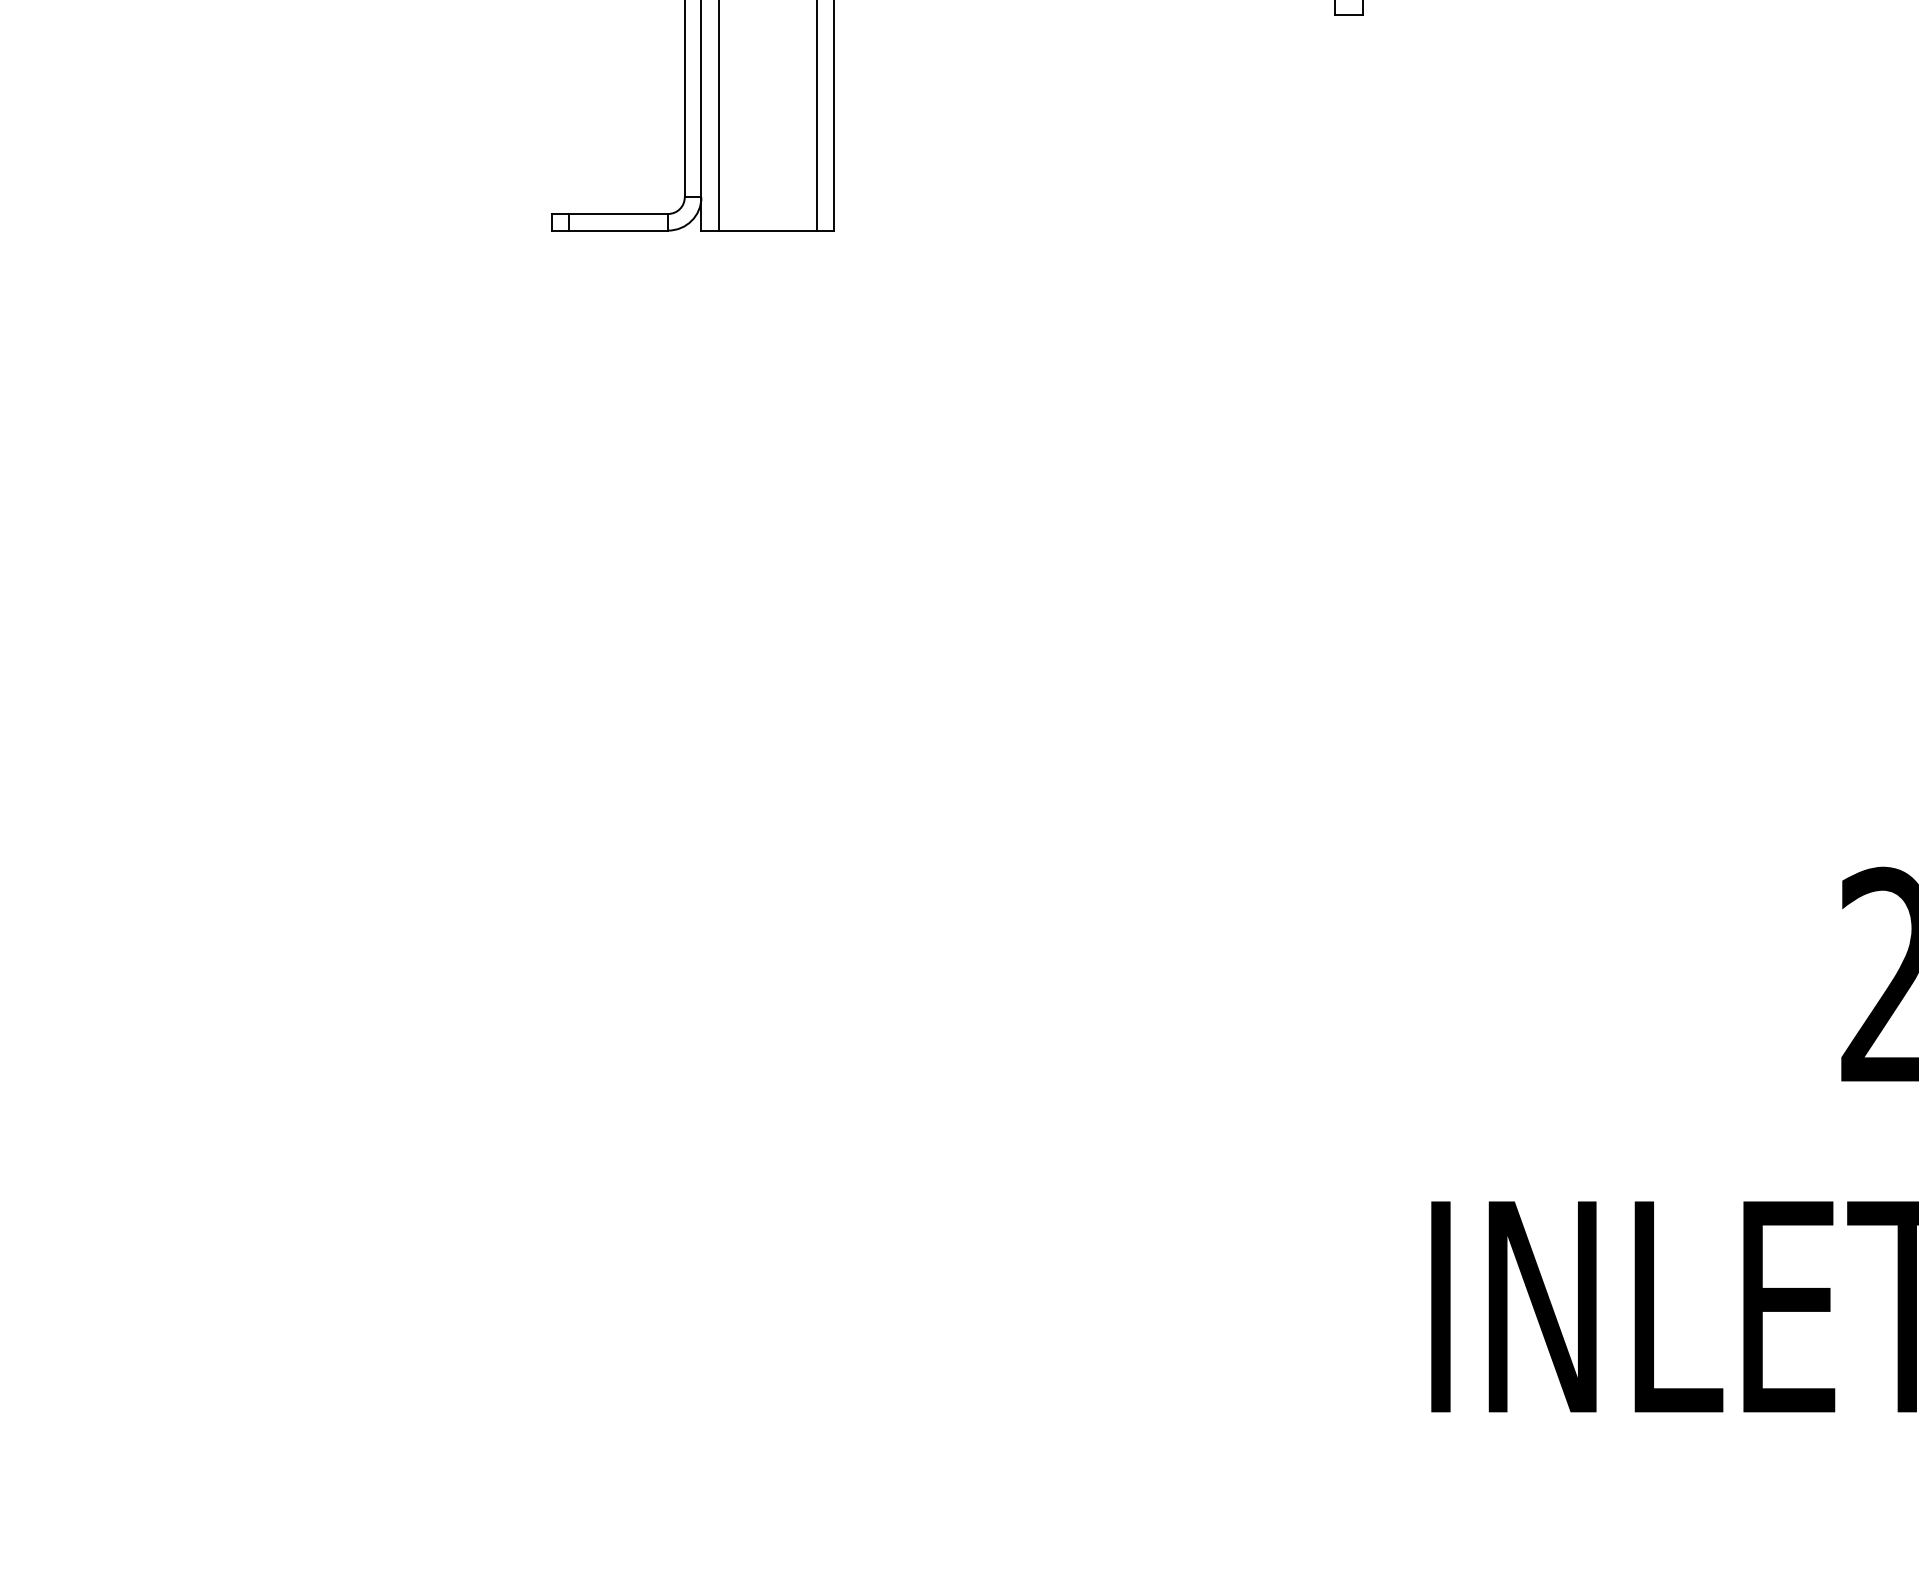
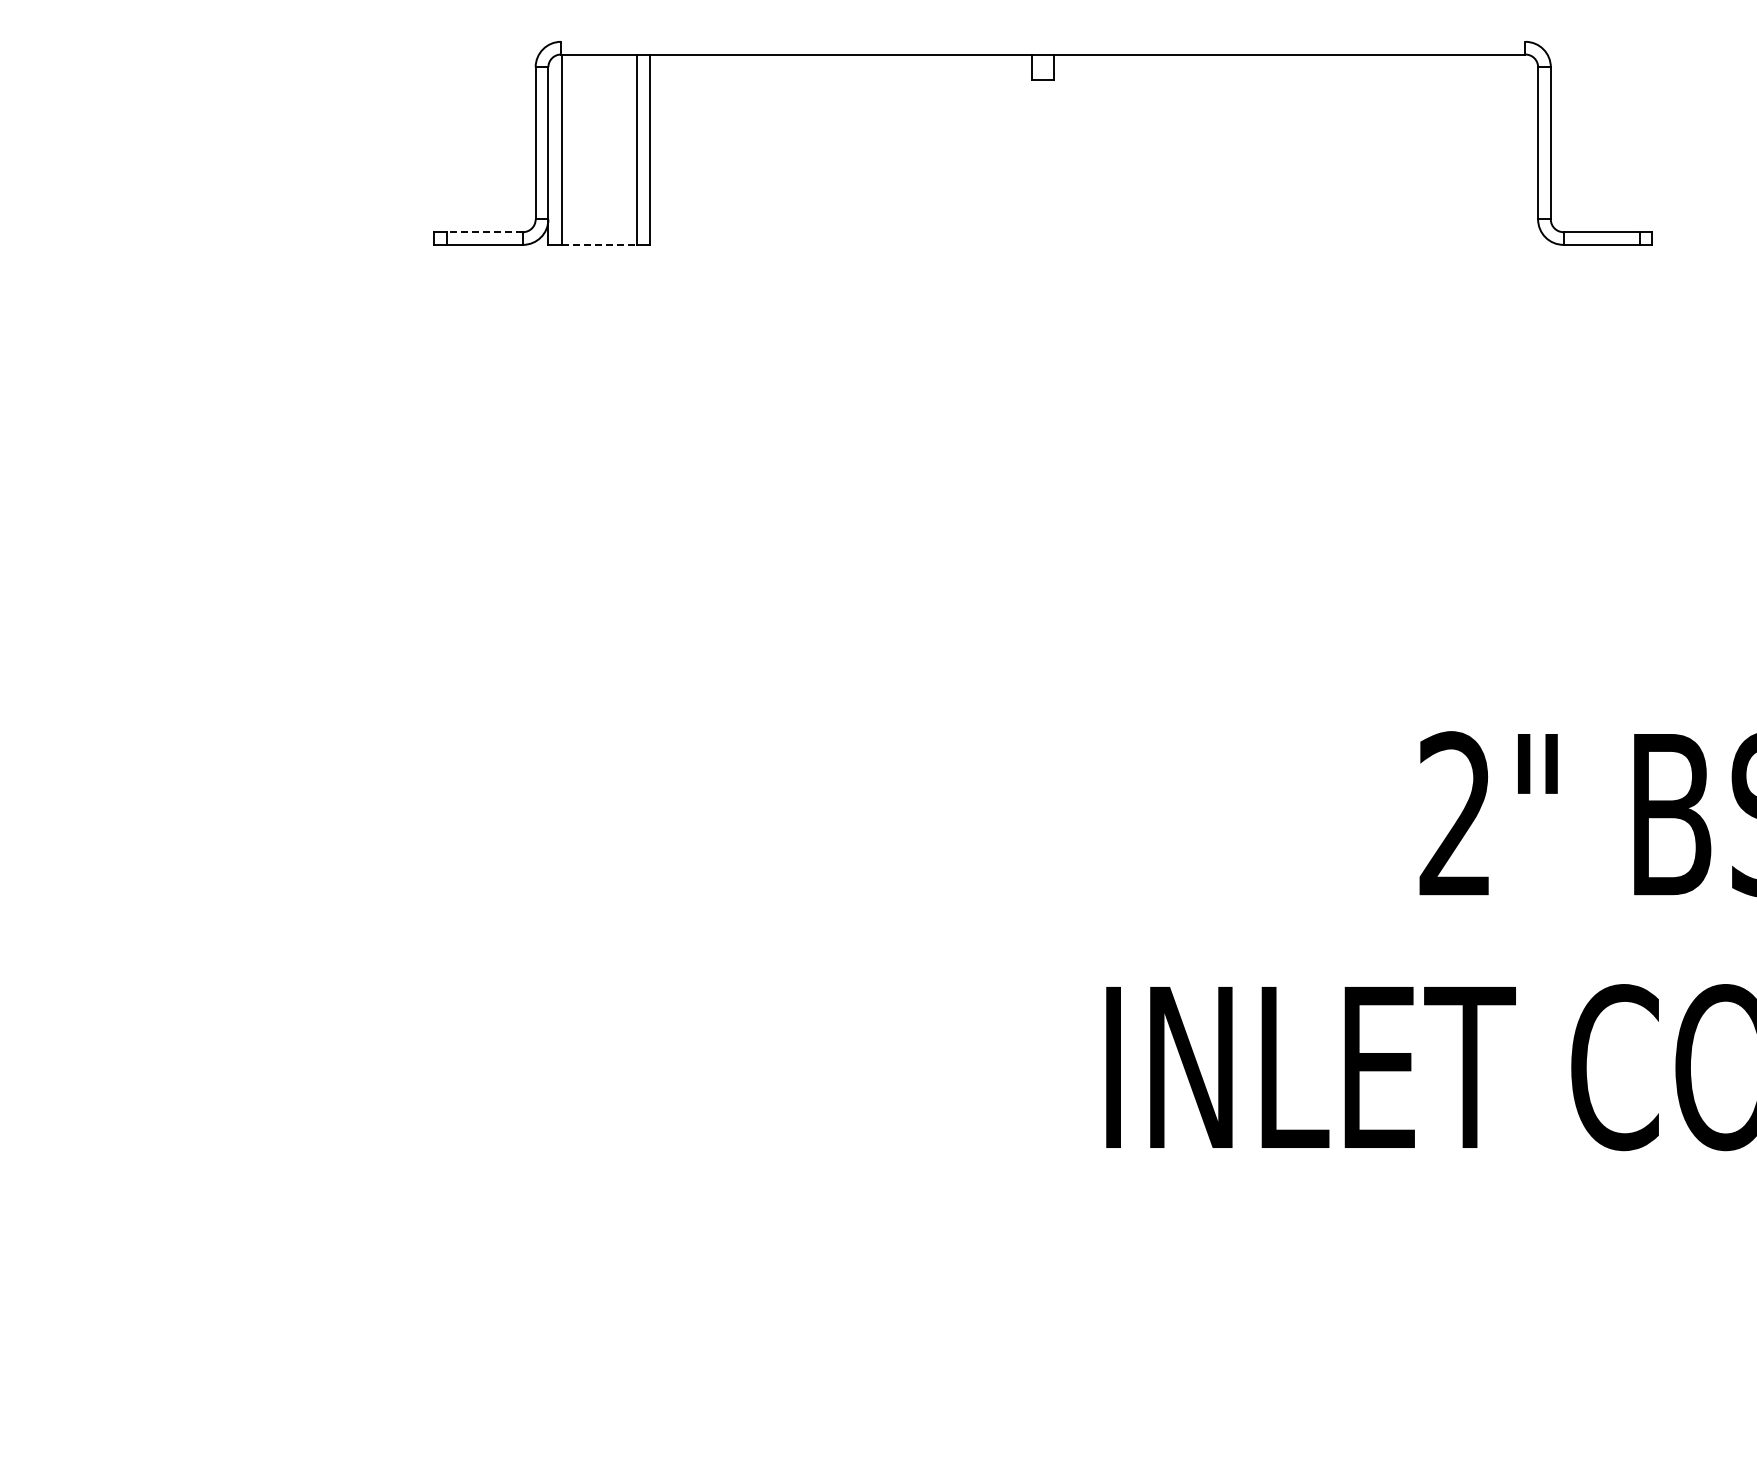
line: (617, 214) -> (484, 232), solid -> dashed
line: (768, 230) -> (599, 244), solid -> dashed

